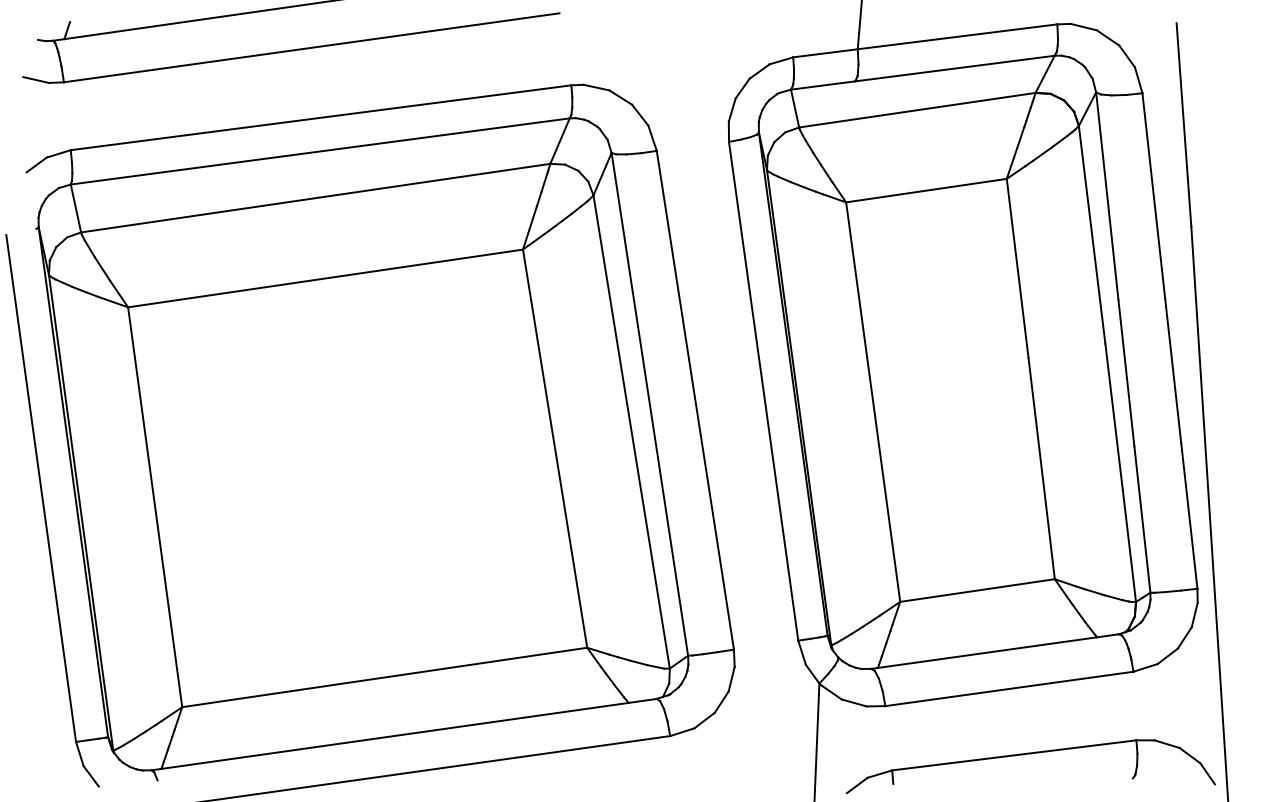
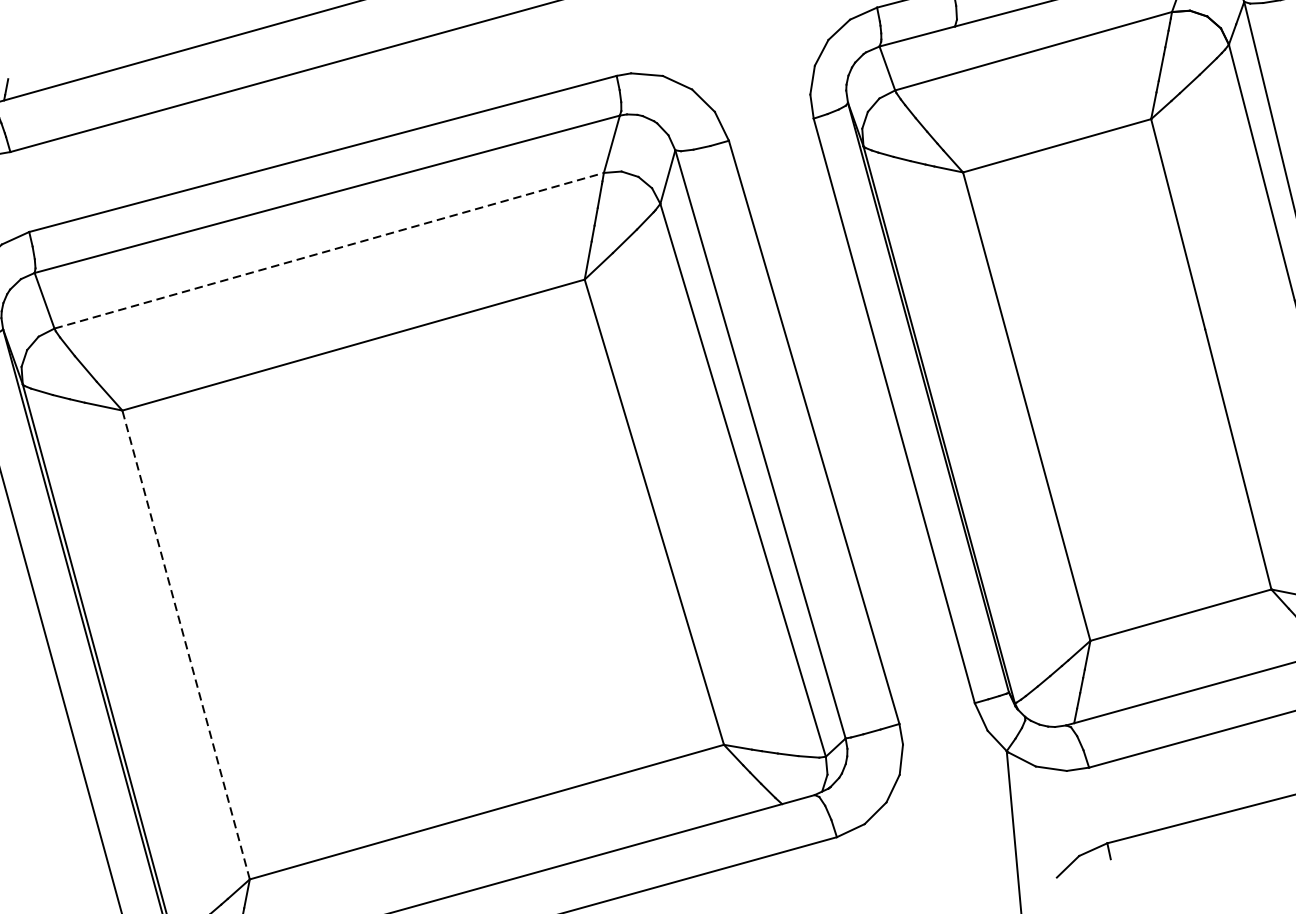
line: (316, 198) -> (330, 251), solid -> dashed
line: (155, 507) -> (186, 645), solid -> dashed

